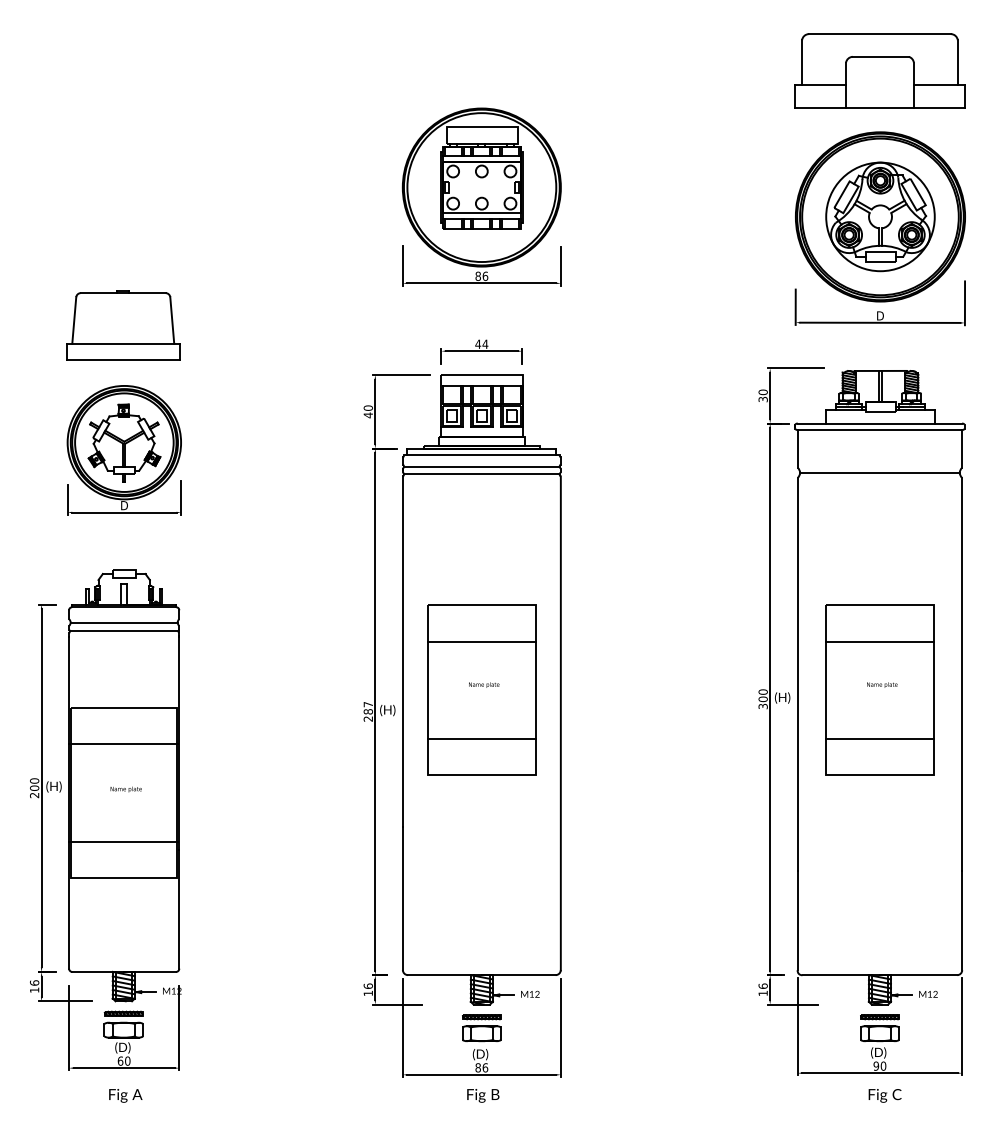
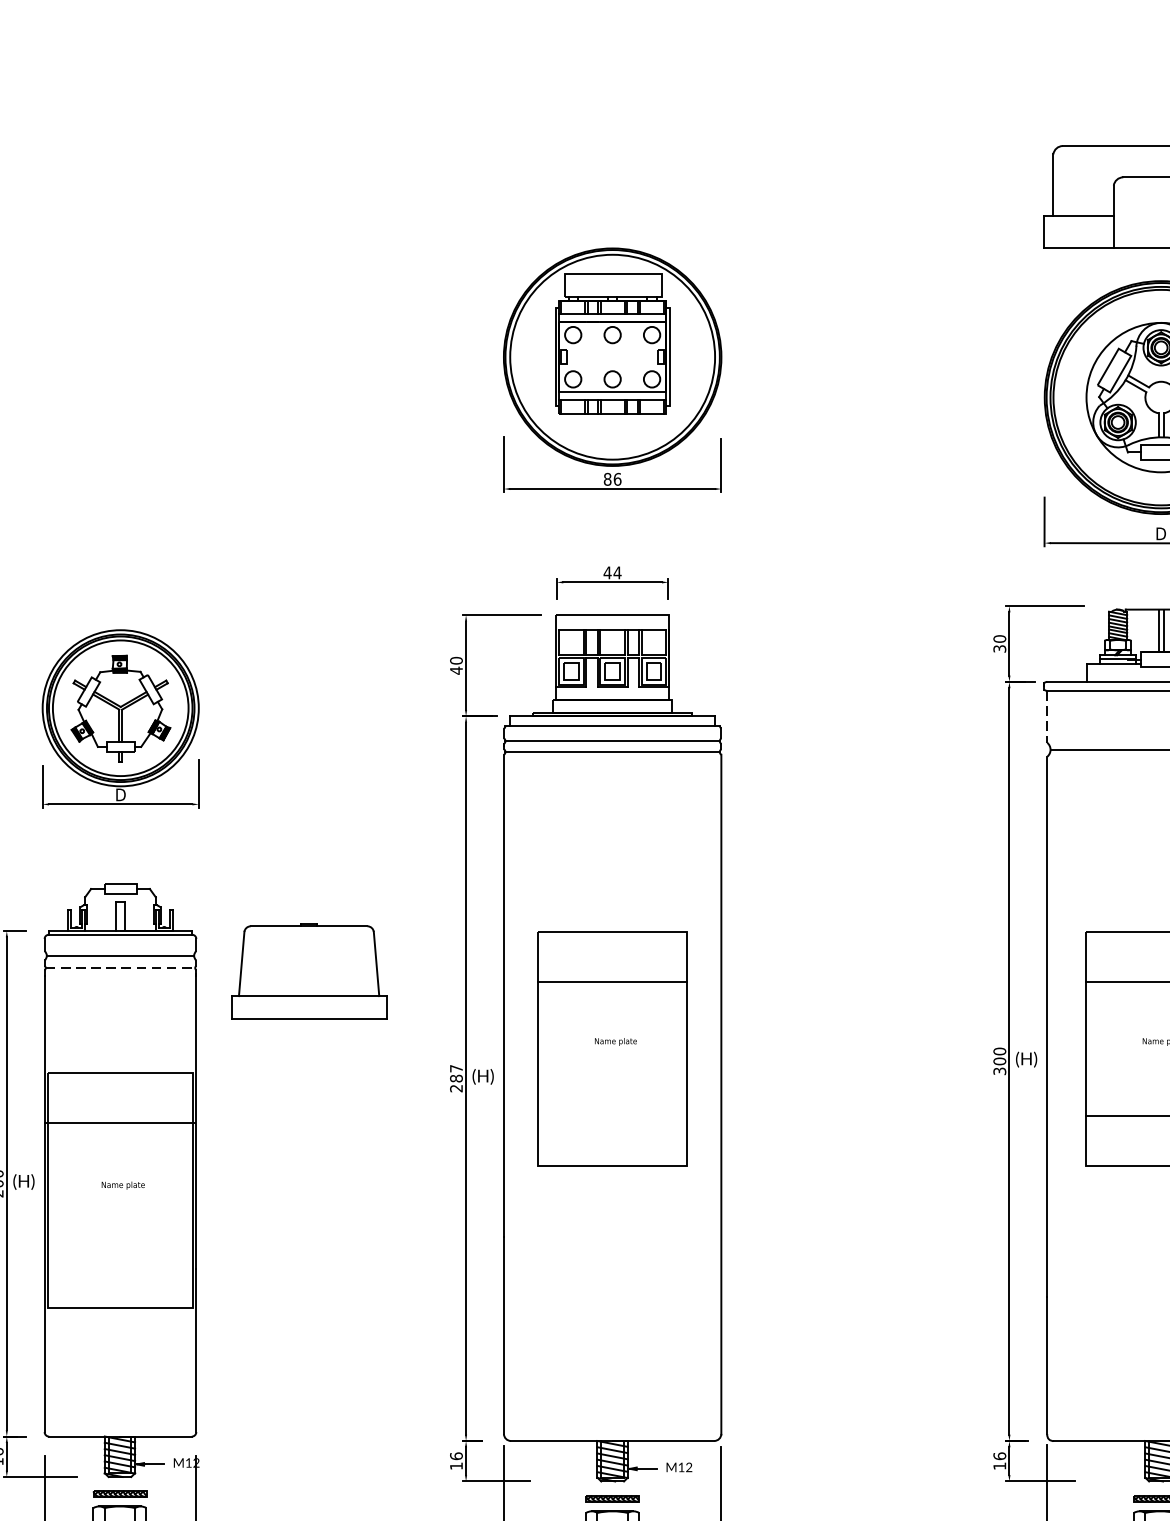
part: (123, 325) -> (309, 970), moved
line: (797, 448) -> (1047, 716), solid -> dashed
line: (124, 631) -> (120, 968), solid -> dashed
line: (481, 739) -> (612, 1116), removed
line: (123, 842) -> (119, 1258), removed

